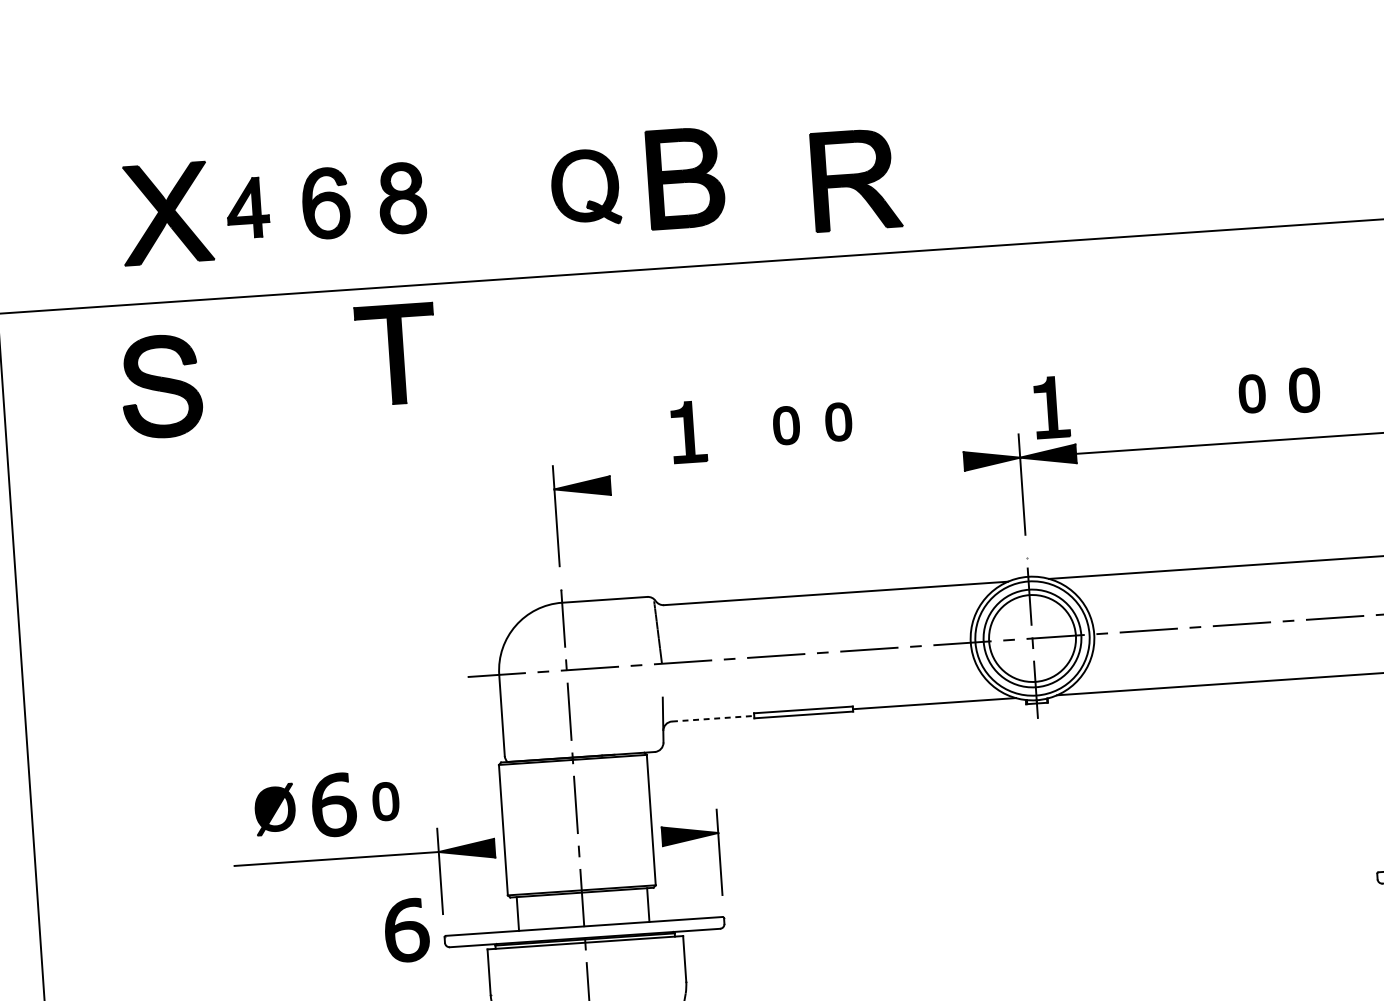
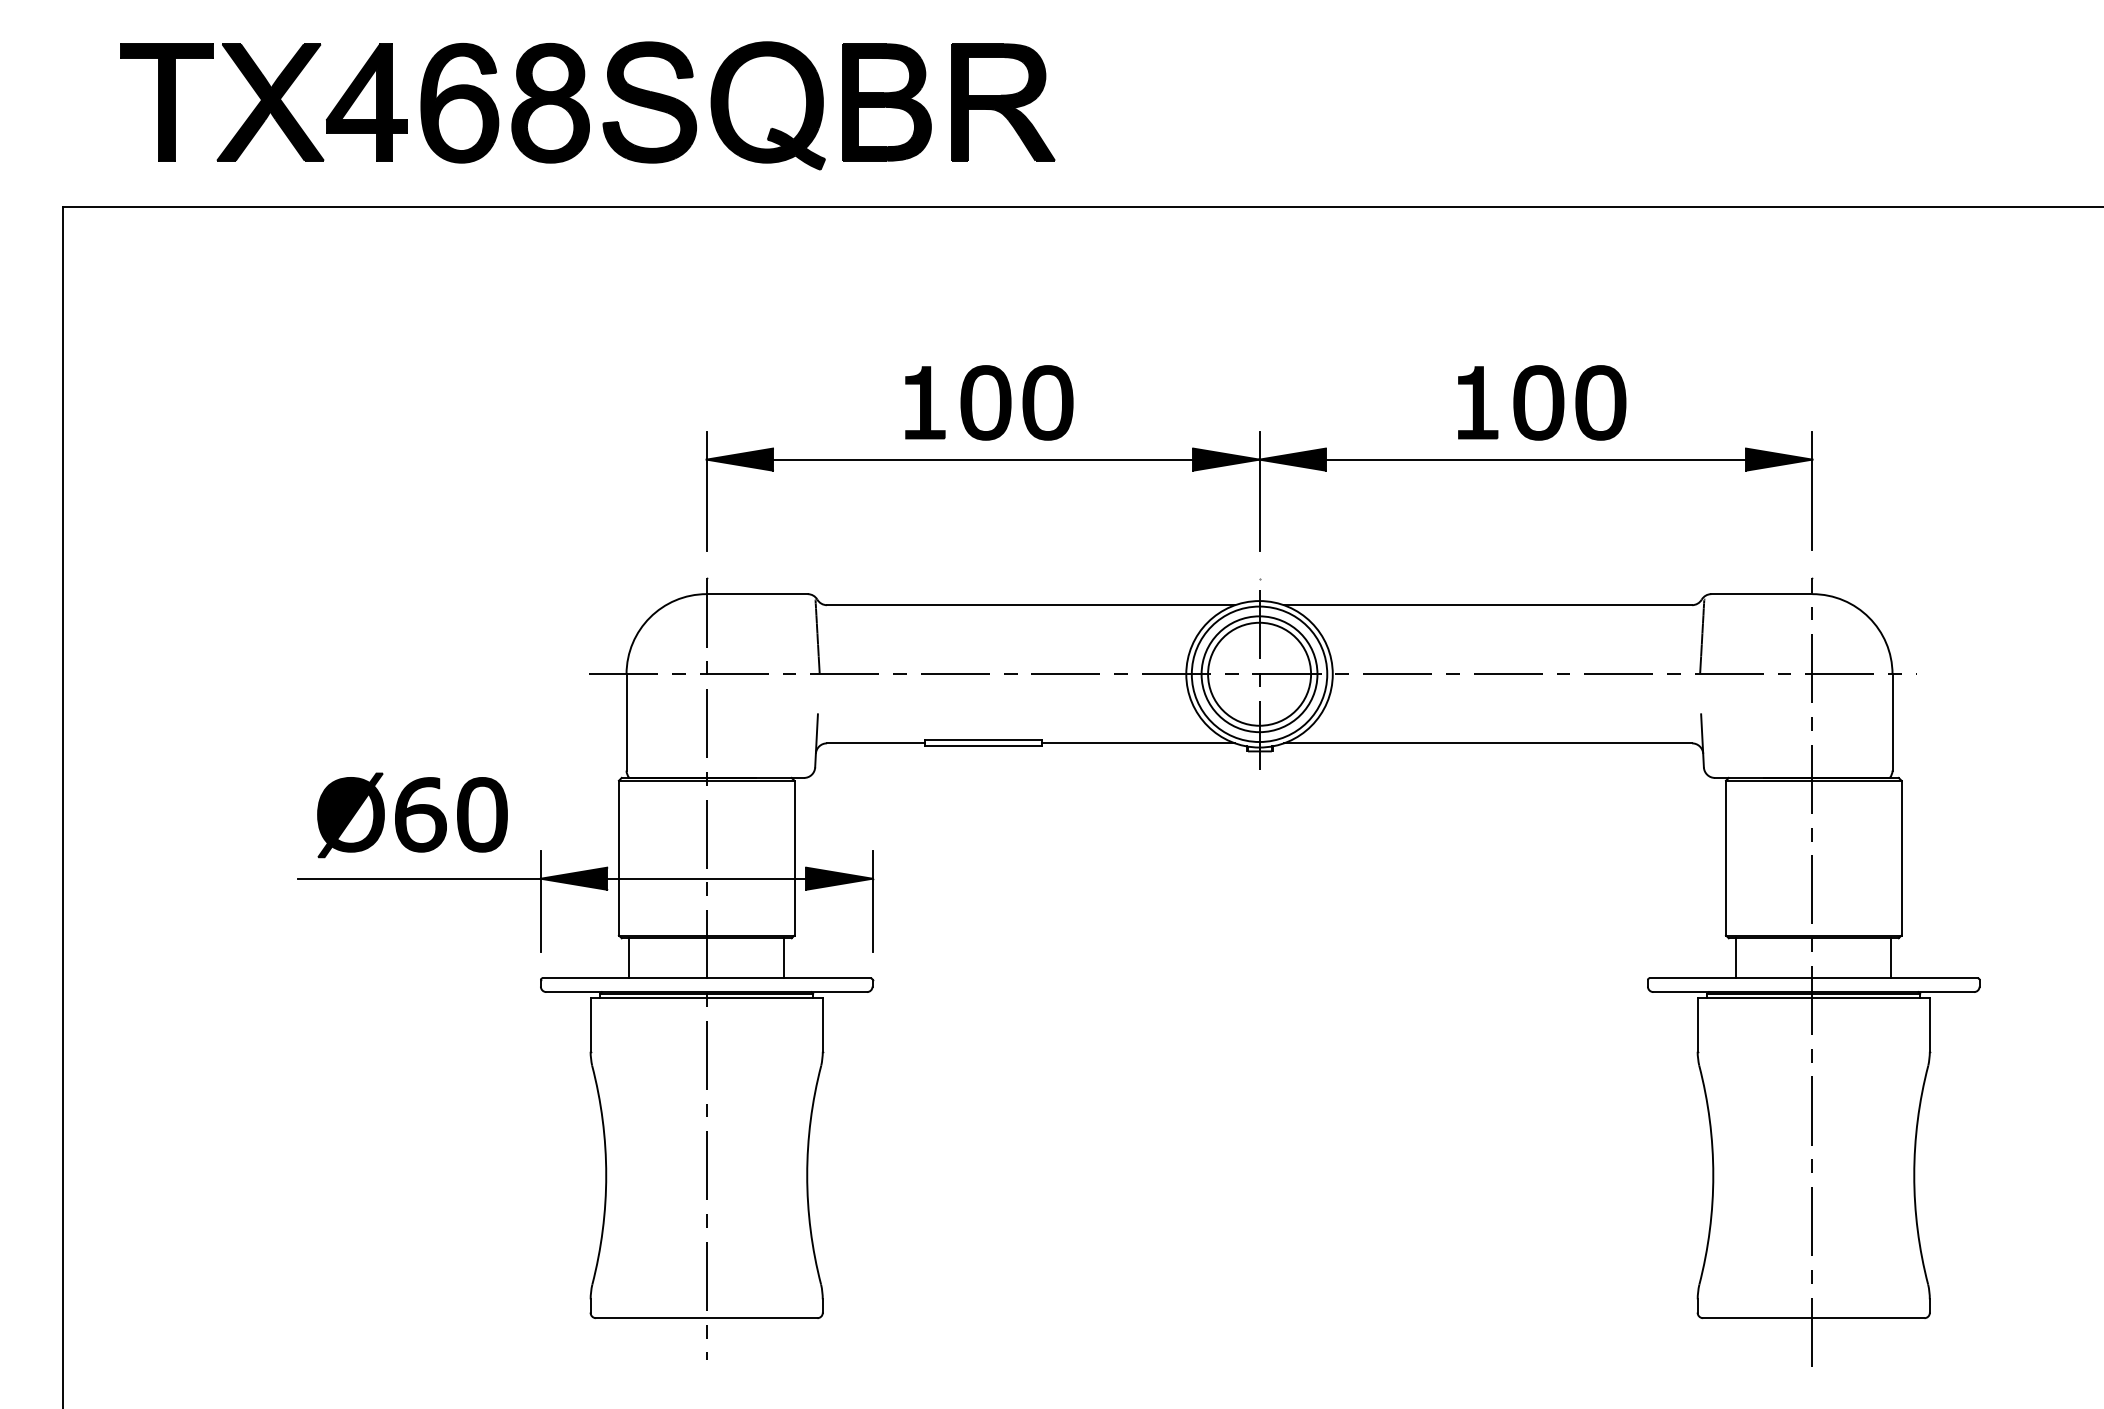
part: (856, 180) -> (1003, 102), moved
part: (585, 187) -> (767, 105), size x1.43
part: (402, 198) -> (550, 103), size x1.43
part: (325, 203) -> (459, 103), size x1.43
part: (247, 208) -> (366, 102), size x1.67
part: (396, 354) -> (166, 102), moved
part: (161, 386) -> (649, 102), moved
part: (1304, 389) -> (1600, 402), size x1.43
part: (1251, 393) -> (1538, 402), size x1.67
part: (1052, 407) -> (1478, 402), moved
part: (838, 421) -> (1047, 402), size x1.67
part: (786, 425) -> (985, 402), size x1.67
part: (689, 431) -> (925, 402), moved
line: (787, 473) -> (983, 459), added
line: (712, 718) -> (875, 743), dashed -> solid
part: (385, 801) -> (482, 814), size x1.67
part: (274, 809) -> (350, 815), size x1.43
line: (578, 842) -> (706, 878), added
part: (406, 930) -> (496, 968), removed

